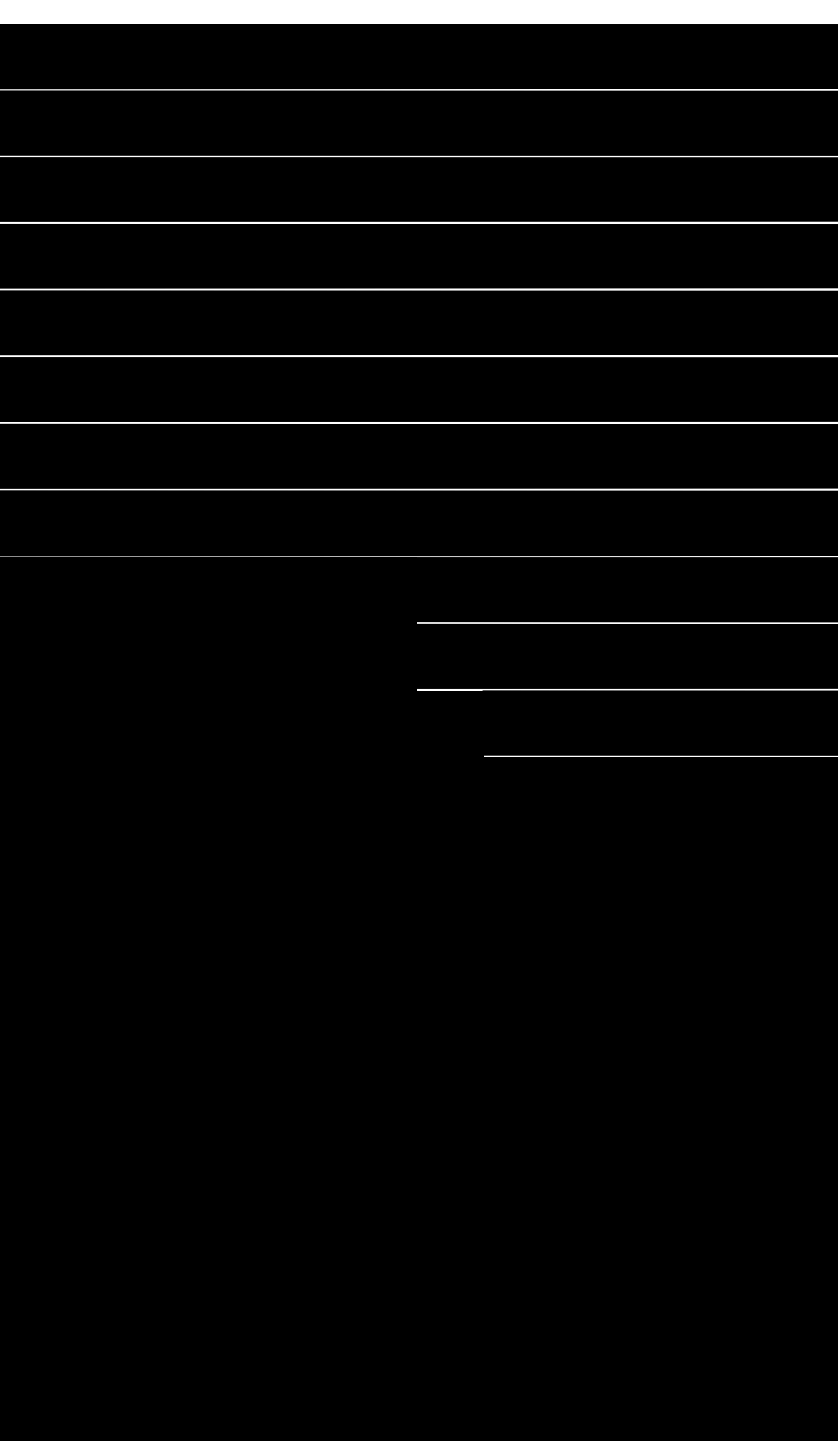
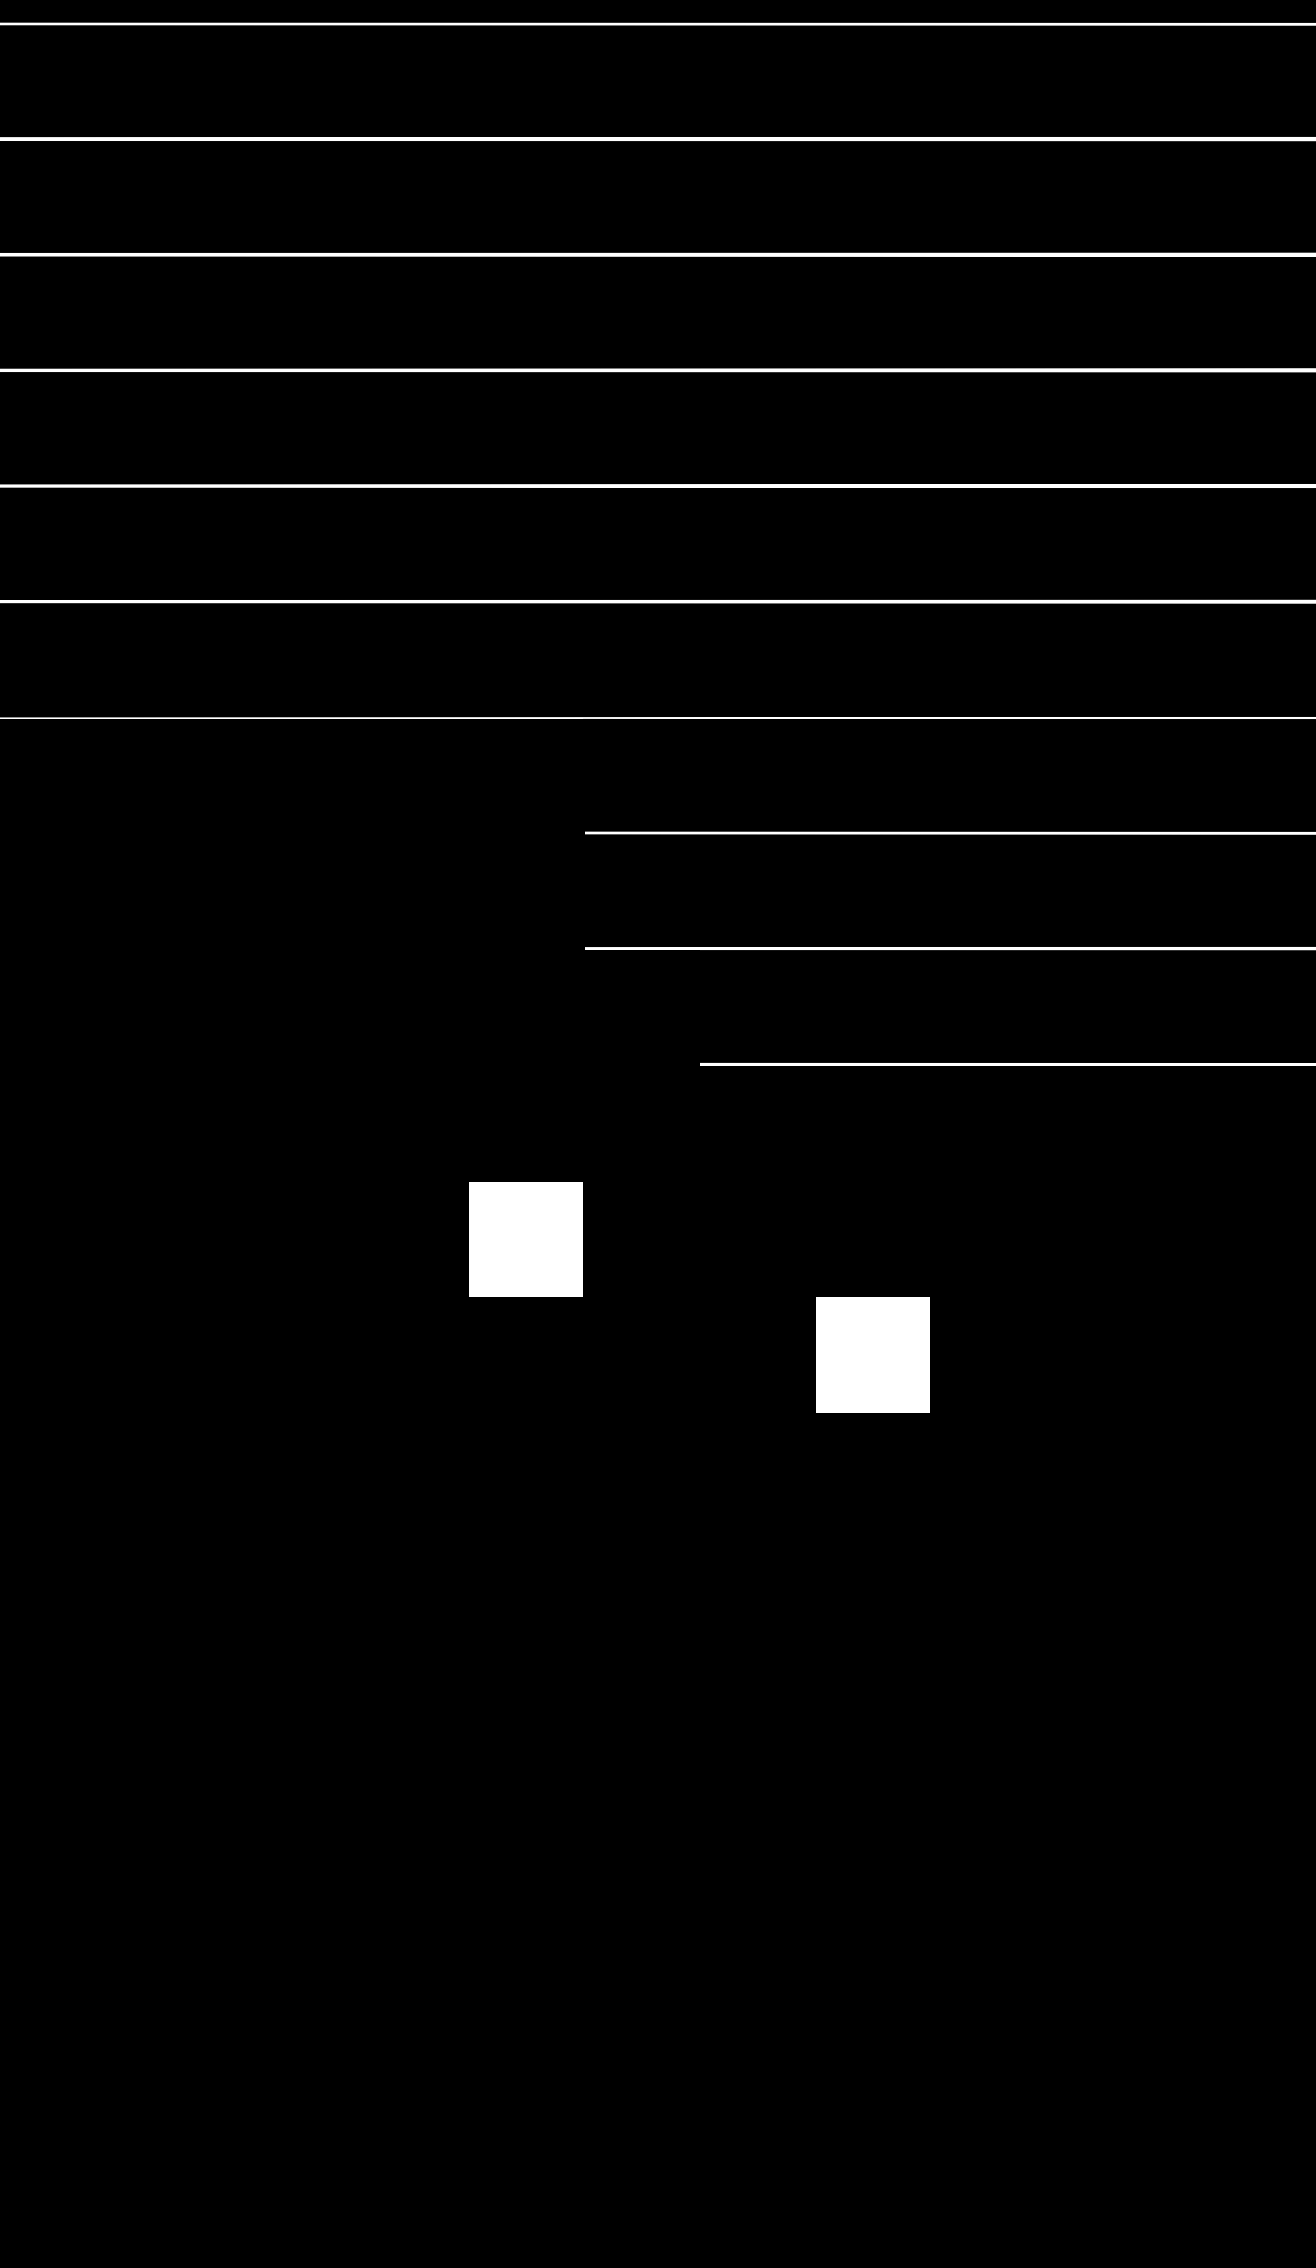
fill: (382, 857) -> (525, 1239), removed
fill: (582, 923) -> (871, 1354), removed

